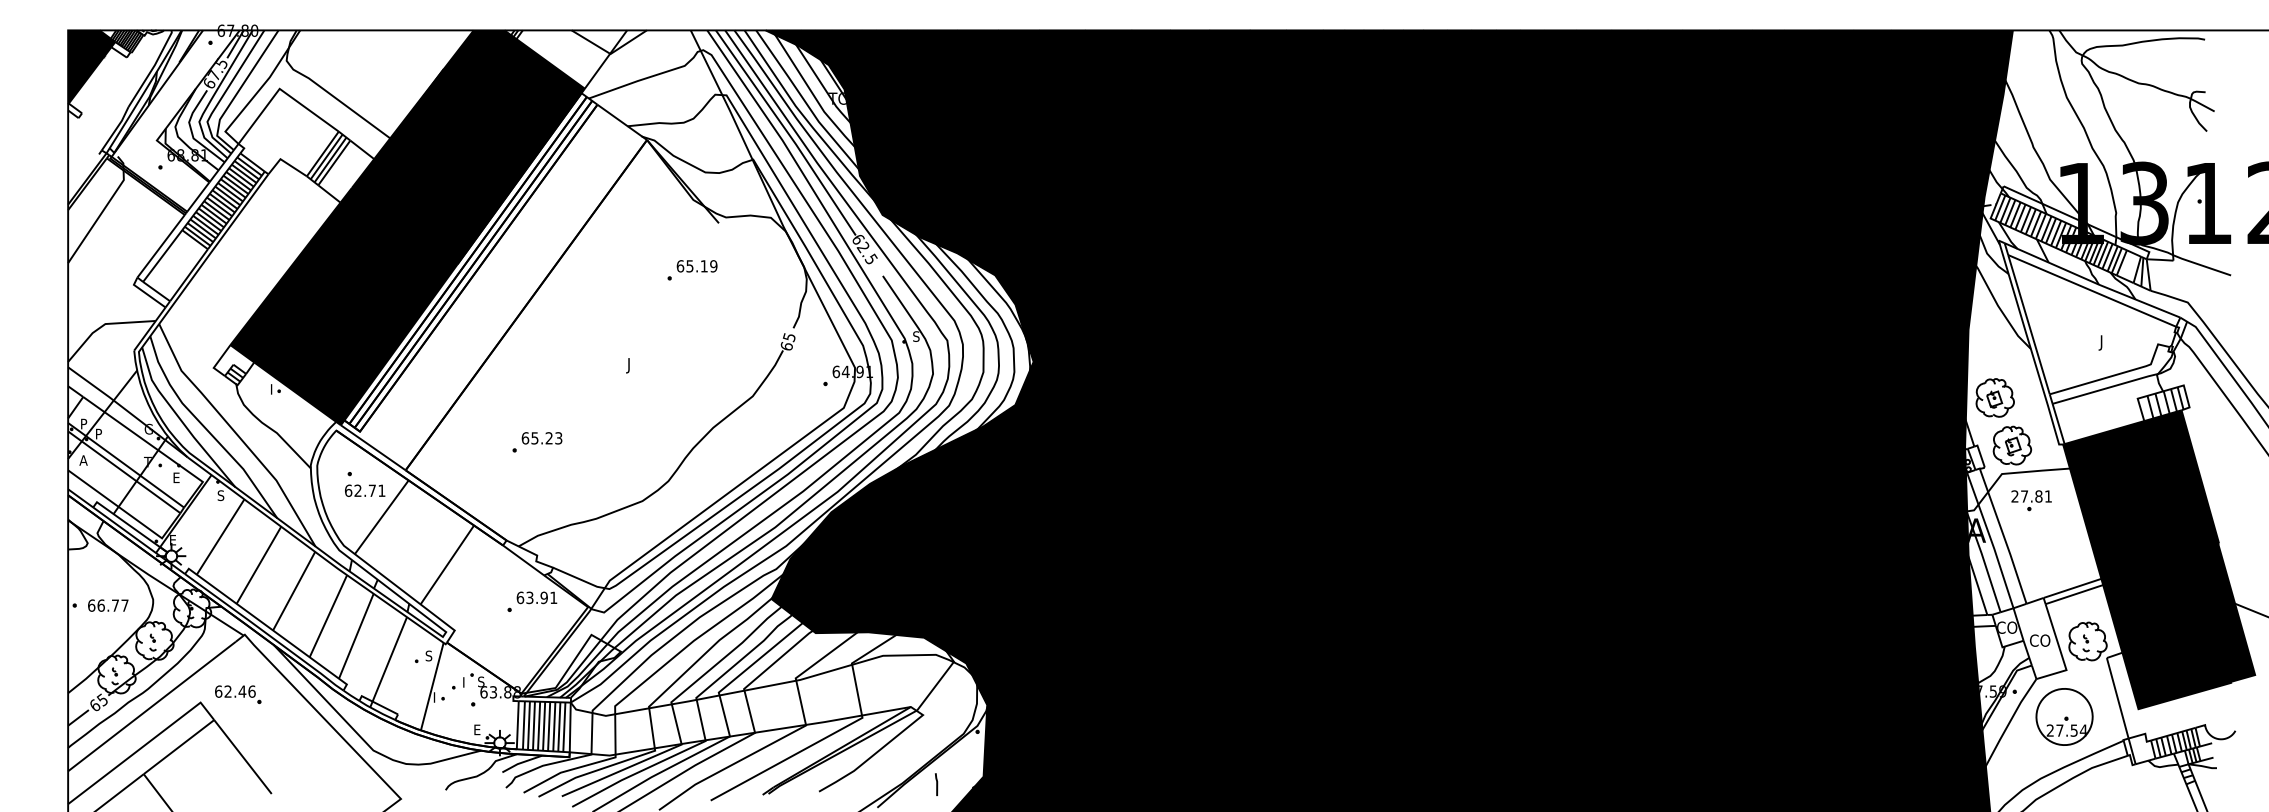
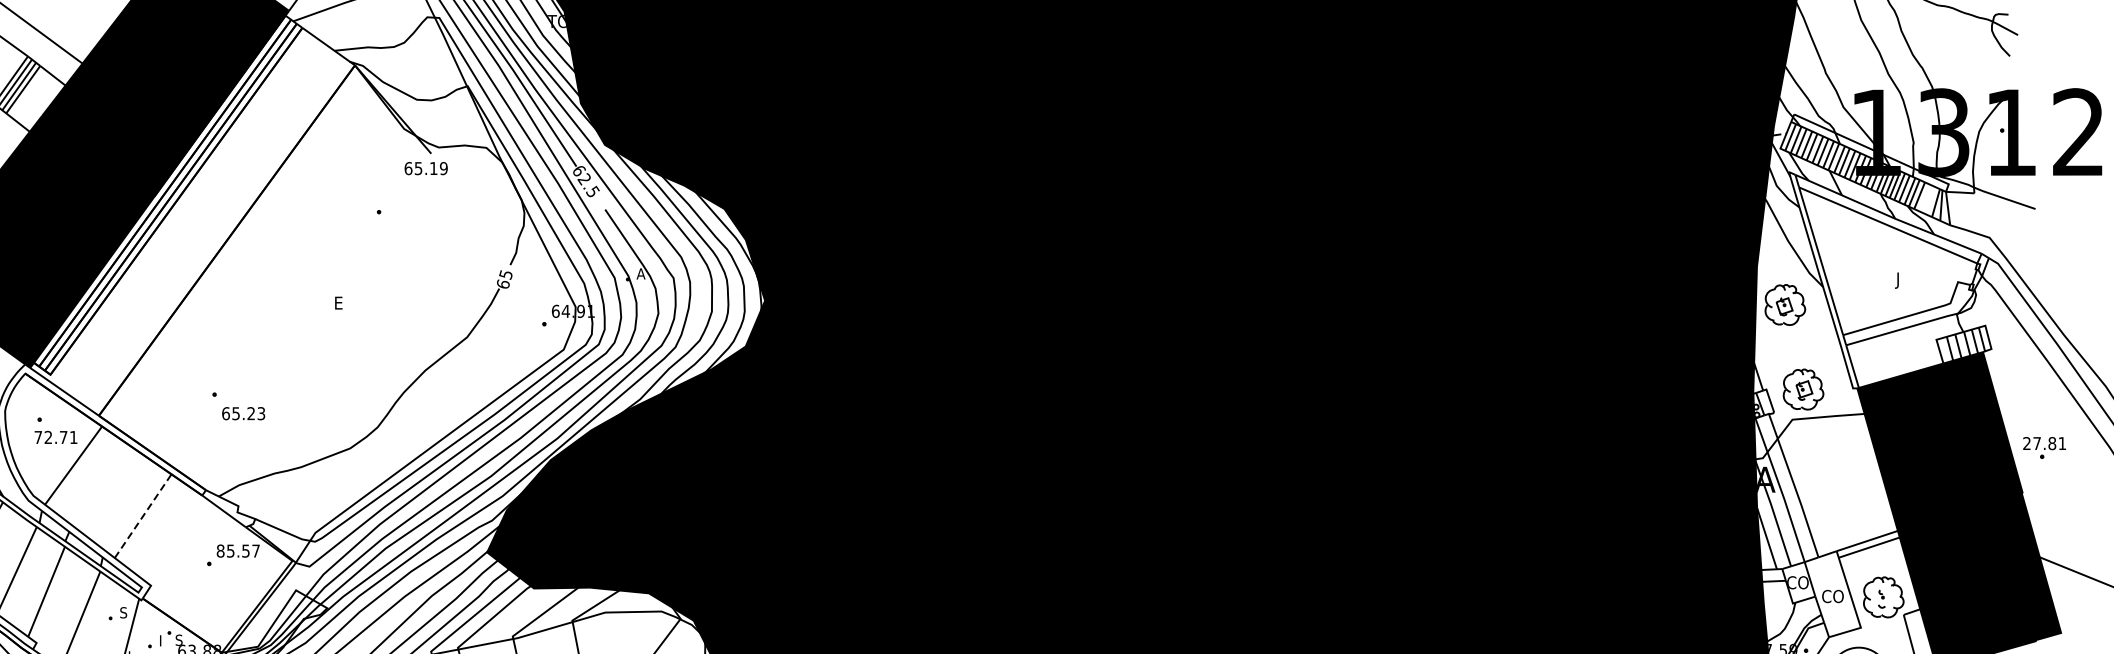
text: (696, 266) -> (425, 168), moved
text: (916, 336) -> (640, 273), S -> A
text: (630, 365) -> (337, 304), J -> E
part: (1994, 397) -> (1784, 304), moved
text: (541, 438) -> (243, 413), moved
text: (348, 490) -> (38, 437), 62.71 -> 72.71
part: (2031, 500) -> (2044, 447), moved
line: (447, 565) -> (143, 516), solid -> dashed
text: (536, 597) -> (237, 550), 63.91 -> 85.57

